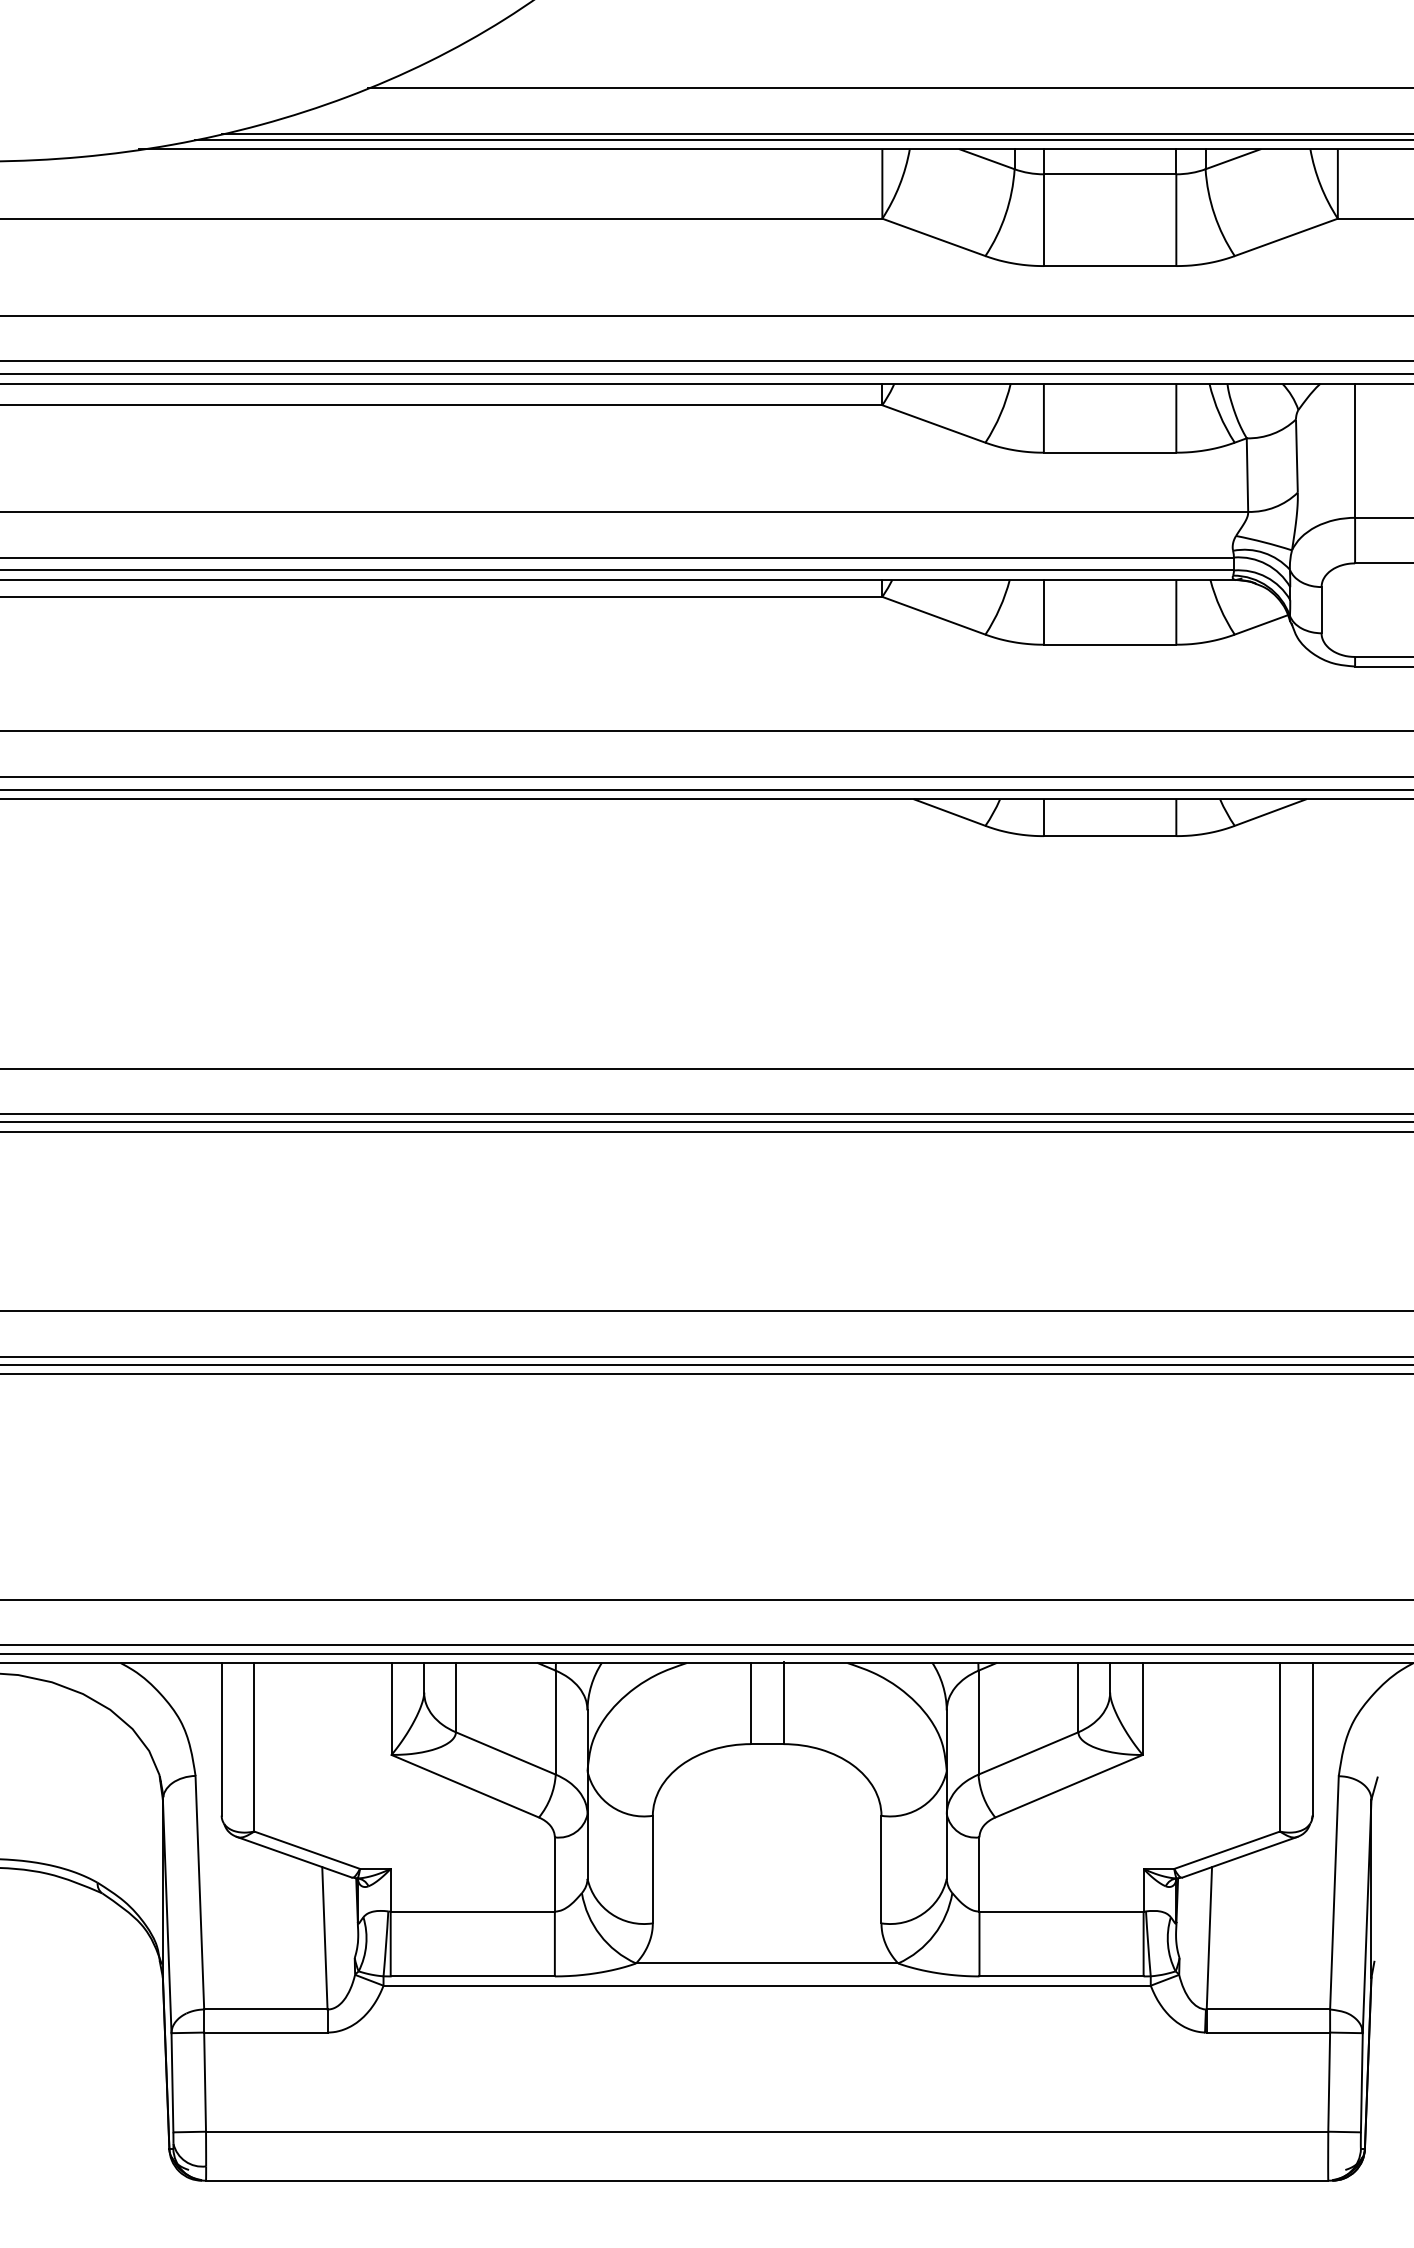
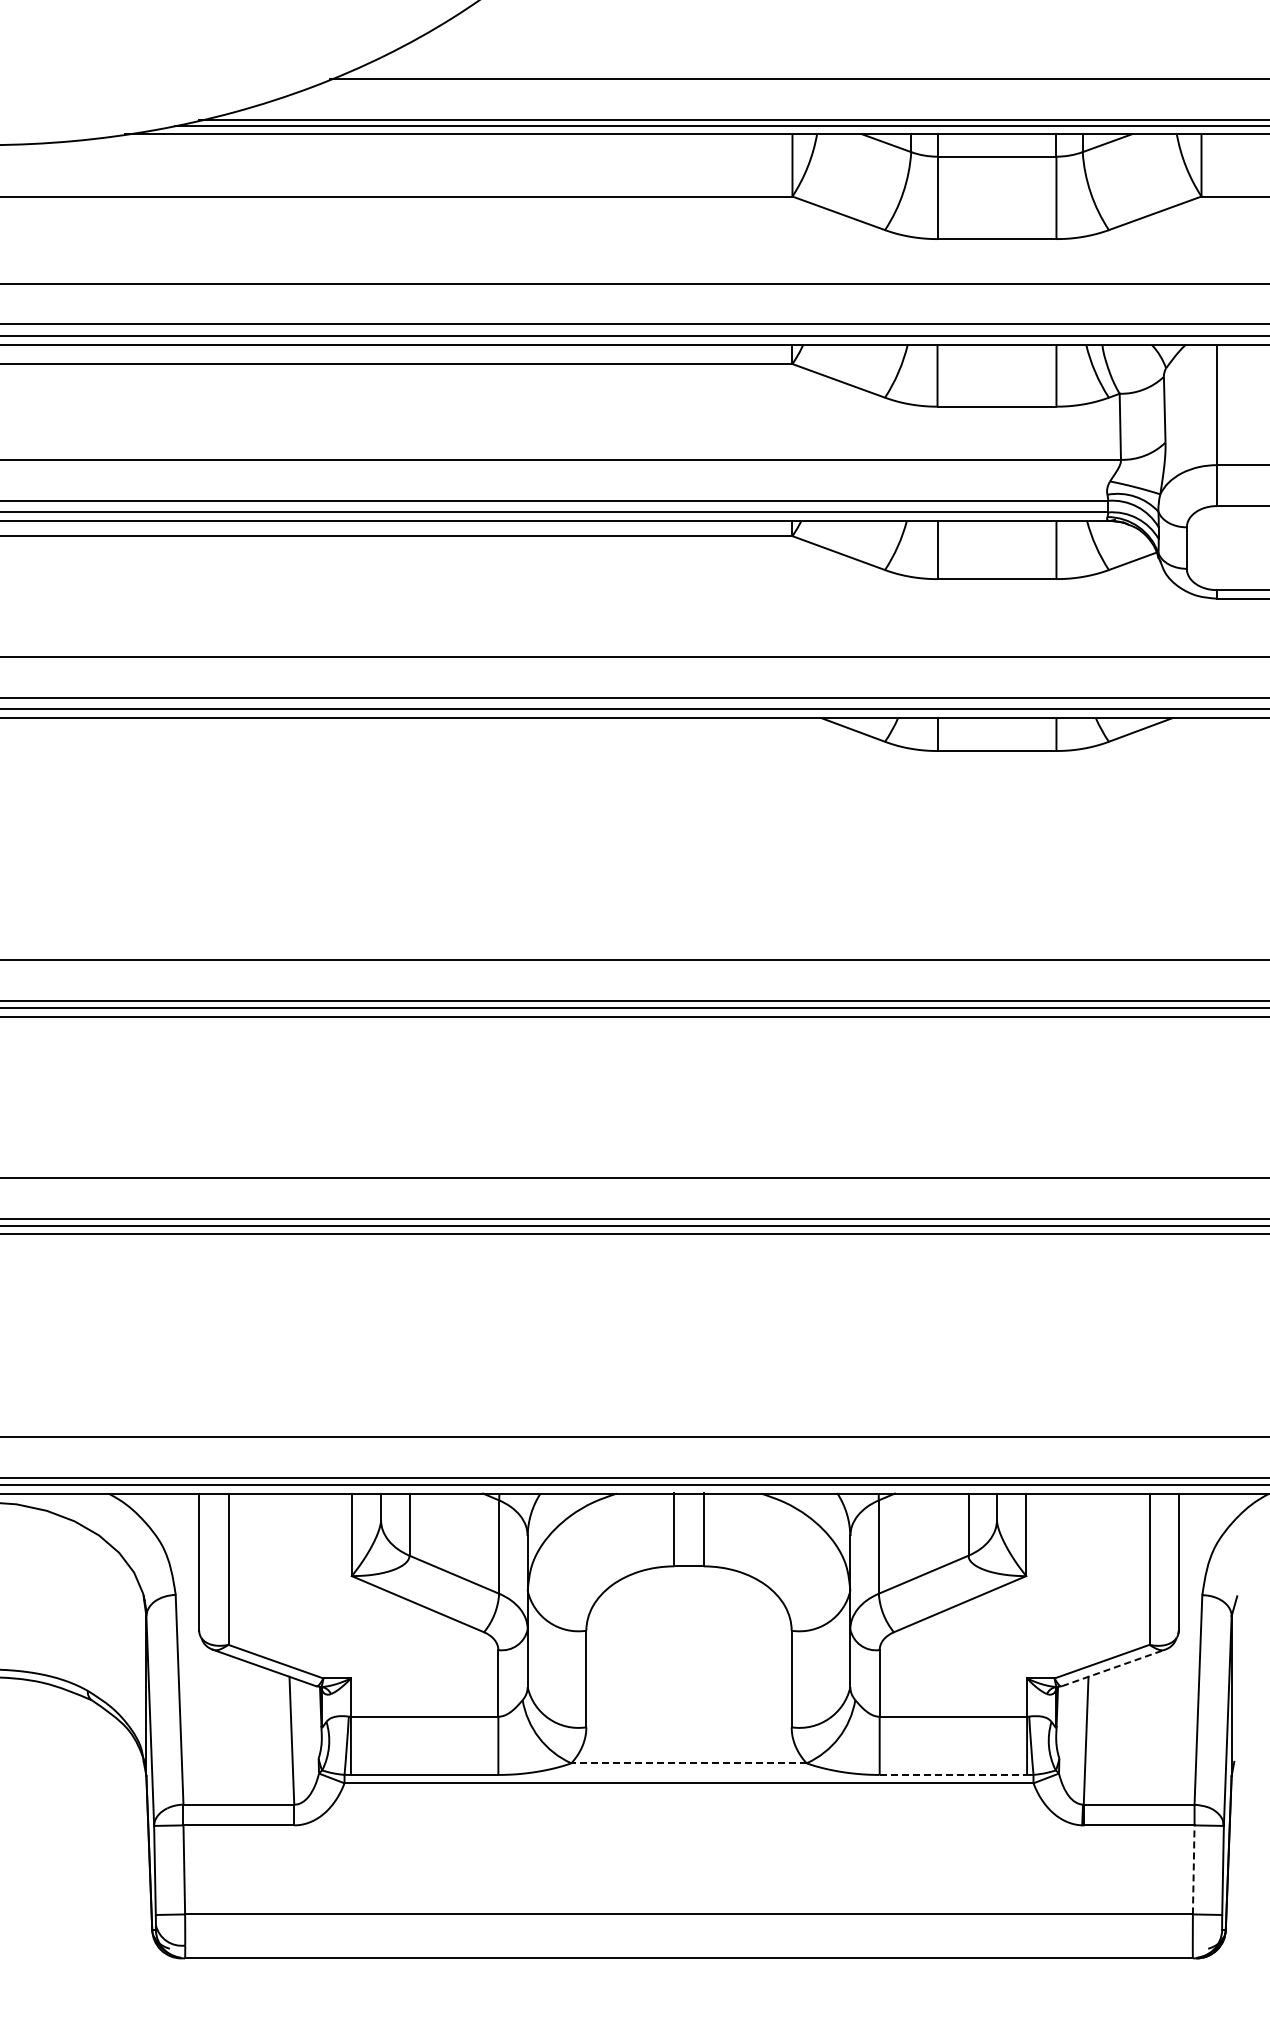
line: (1239, 1856) -> (1113, 1667), solid -> dashed
line: (767, 1963) -> (689, 1763), solid -> dashed
line: (1061, 1975) -> (953, 1774), solid -> dashed
line: (1328, 2081) -> (1193, 1869), solid -> dashed

